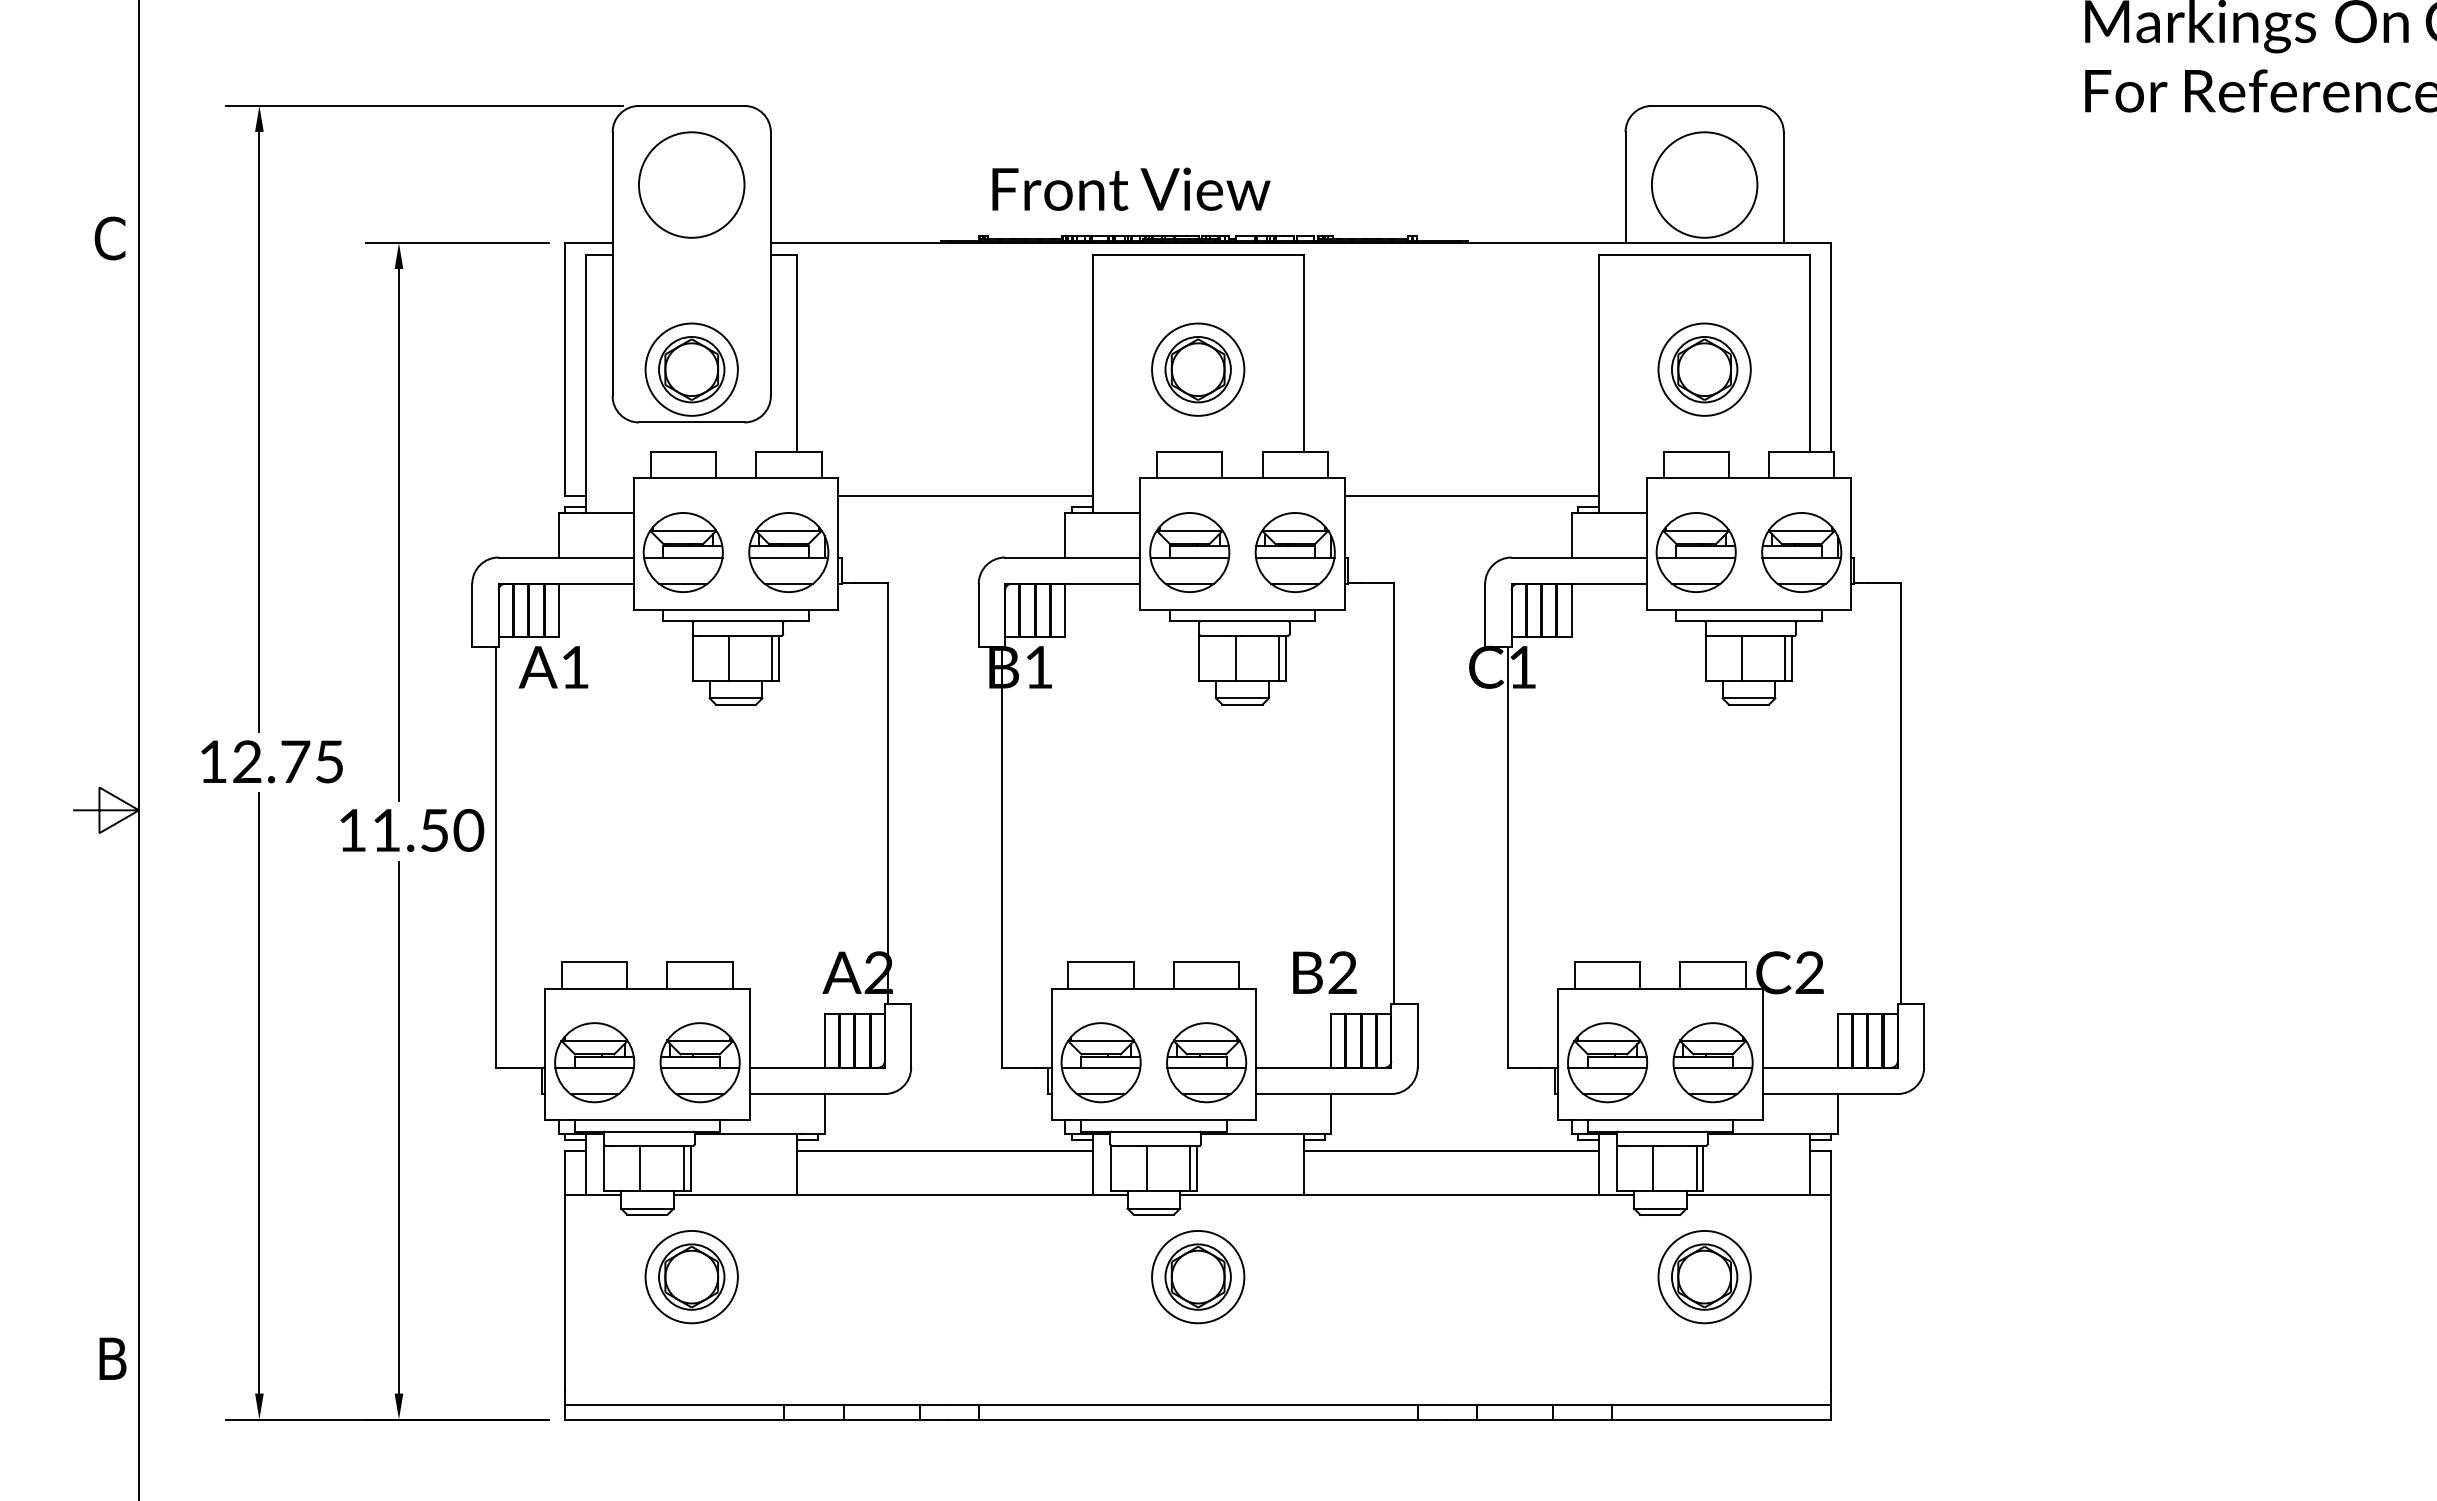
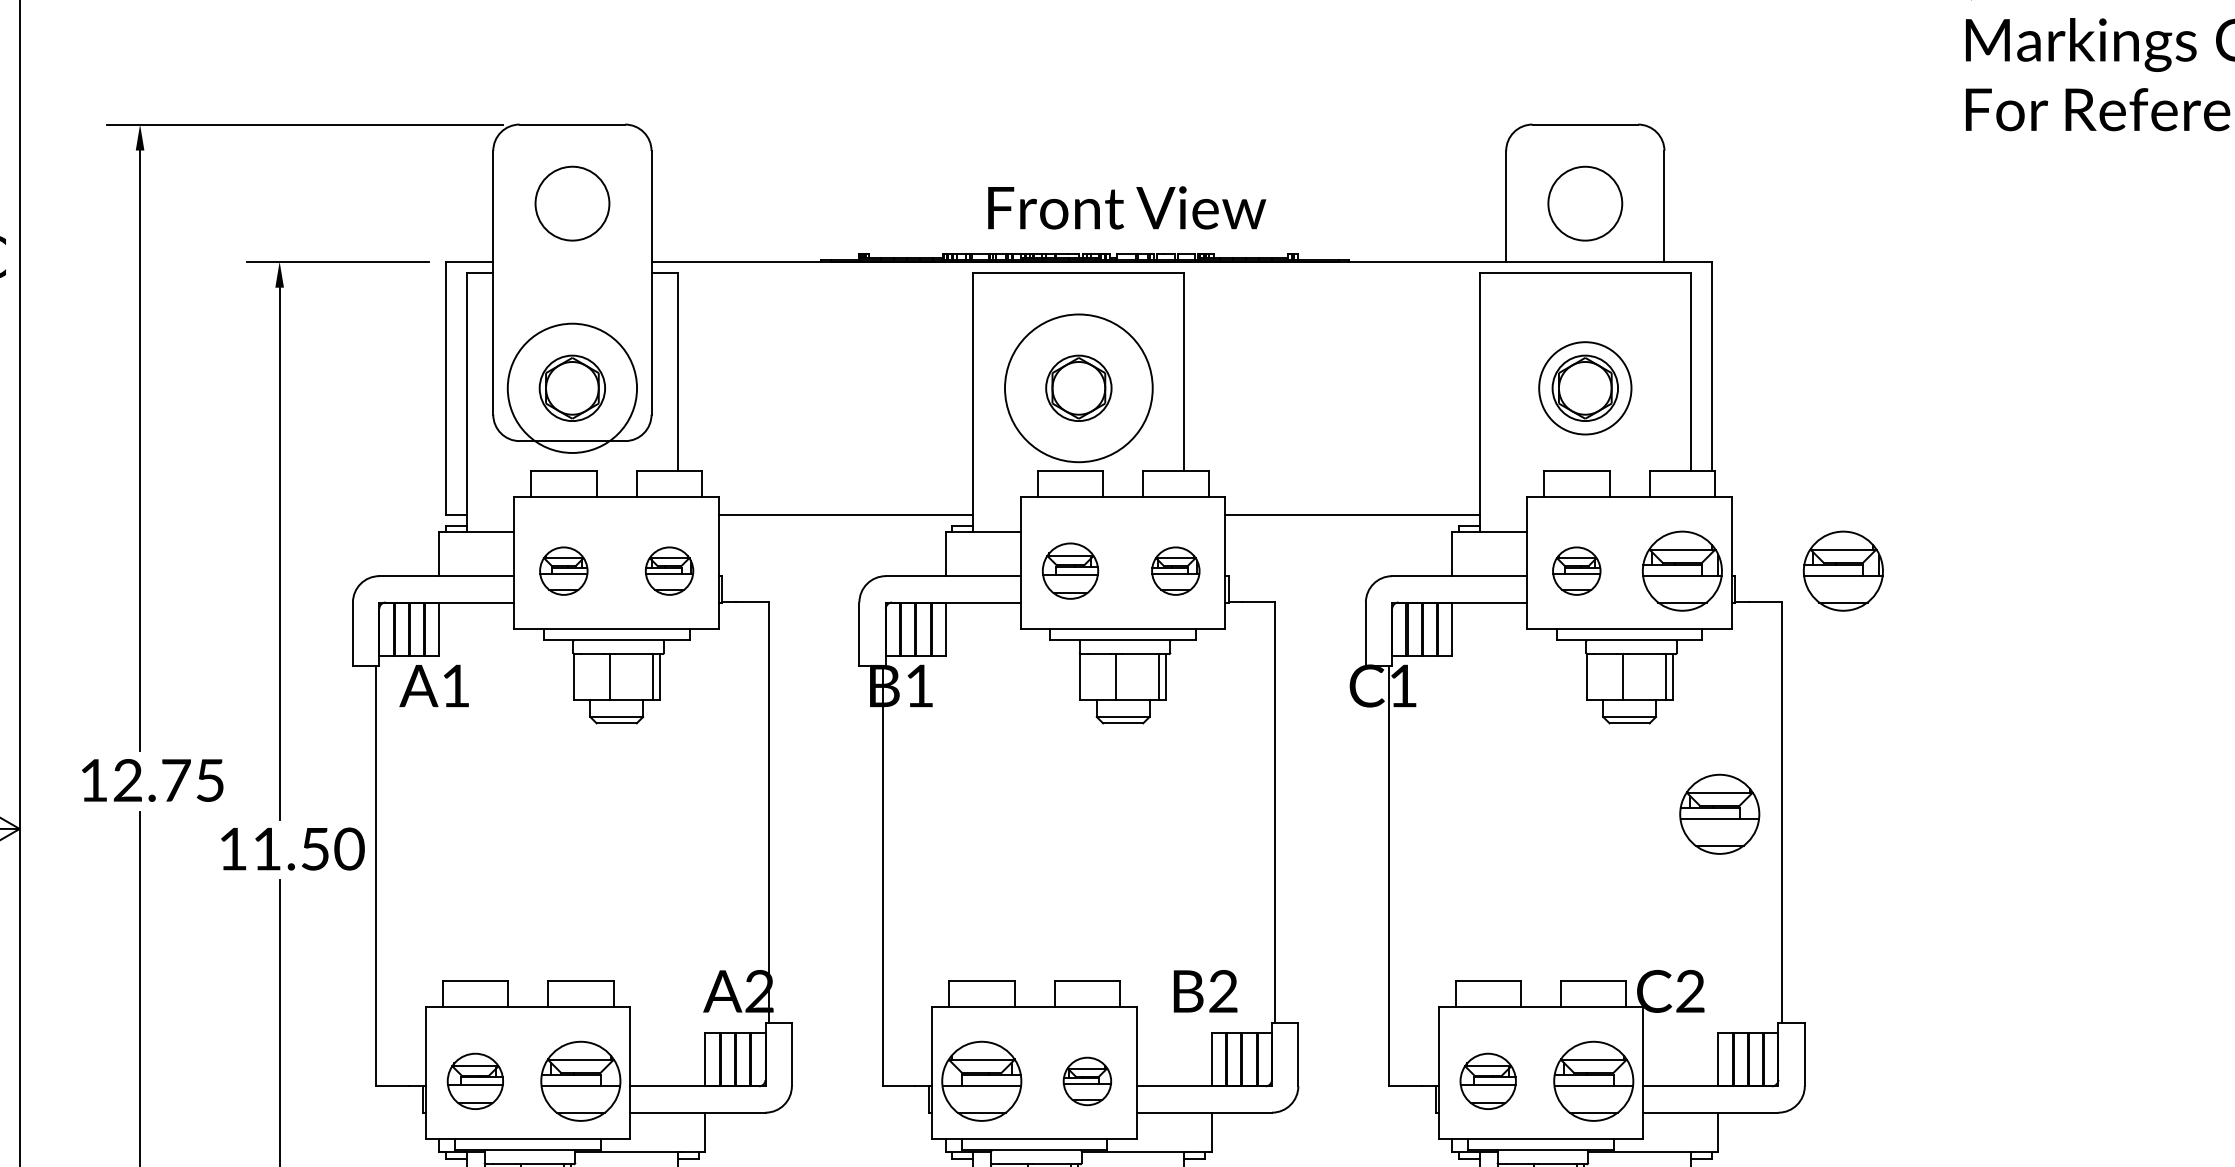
circle: (691, 184) -> (572, 203), size x0.7
circle: (1704, 184) -> (1585, 203), size x0.7
text: (1131, 188) -> (1127, 207), moved
circle: (691, 369) -> (572, 388), size x1.4
circle: (1198, 369) -> (1079, 388), size x1.6
part: (682, 552) -> (563, 571), size x0.6
part: (788, 552) -> (669, 571), size x0.6
part: (1189, 552) -> (1070, 571), size x0.7
part: (1294, 552) -> (1175, 571), size x0.6
part: (1695, 552) -> (1576, 571), size x0.6
part: (1962, 552) -> (1843, 571), added
part: (1838, 795) -> (1719, 814), added
part: (594, 1062) -> (475, 1081), size x0.7
part: (1206, 1062) -> (1087, 1081), size x0.6
part: (1607, 1062) -> (1488, 1081), size x0.7

